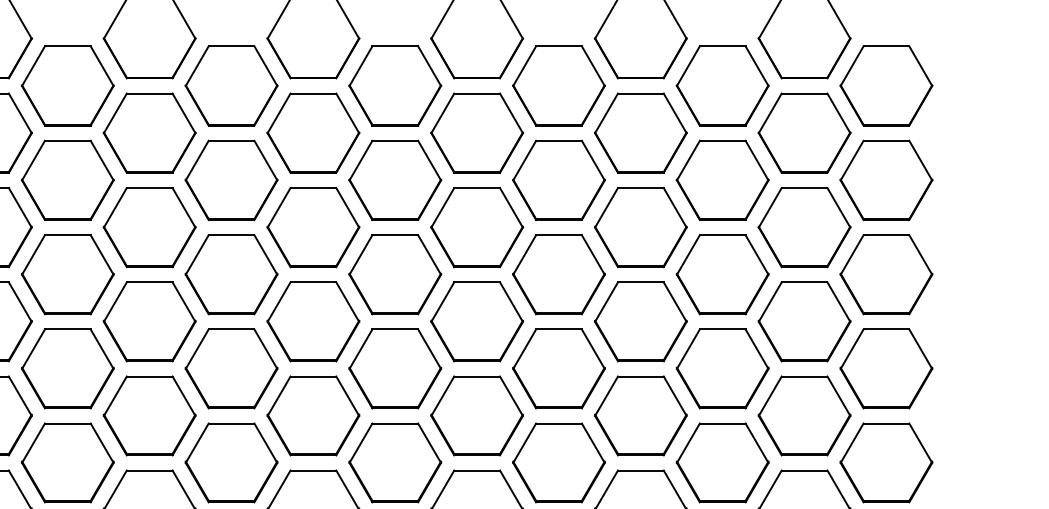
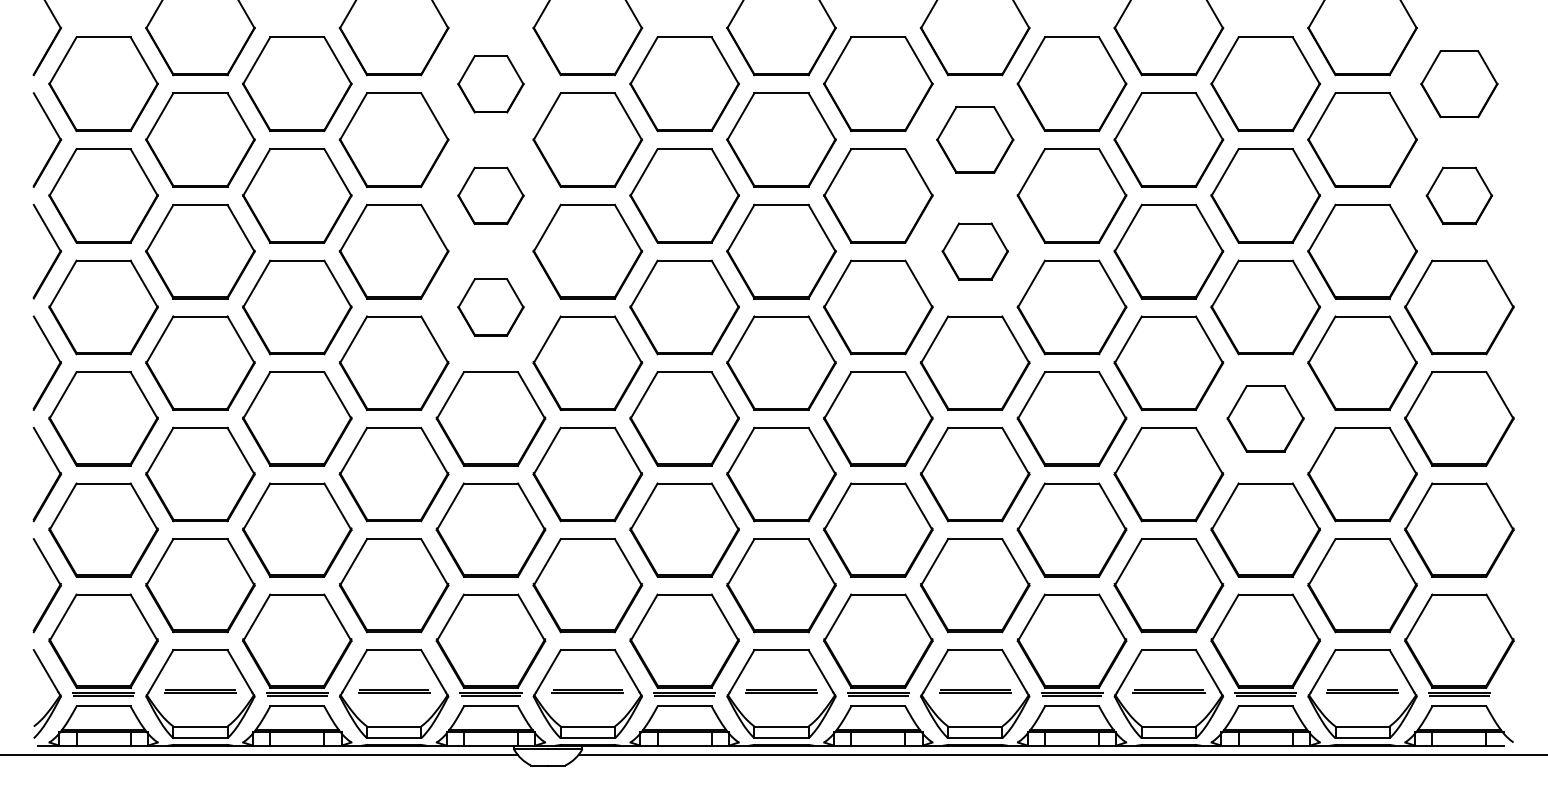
part: (67, 86) -> (490, 84), size x0.6
part: (886, 86) -> (1459, 84), size x0.7
part: (477, 132) -> (975, 139), size x0.7
part: (67, 180) -> (490, 195), size x0.6
part: (886, 180) -> (1459, 195), size x0.6
part: (477, 227) -> (975, 251), size x0.6
part: (67, 274) -> (490, 307), size x0.6
part: (722, 368) -> (1265, 418), size x0.7

